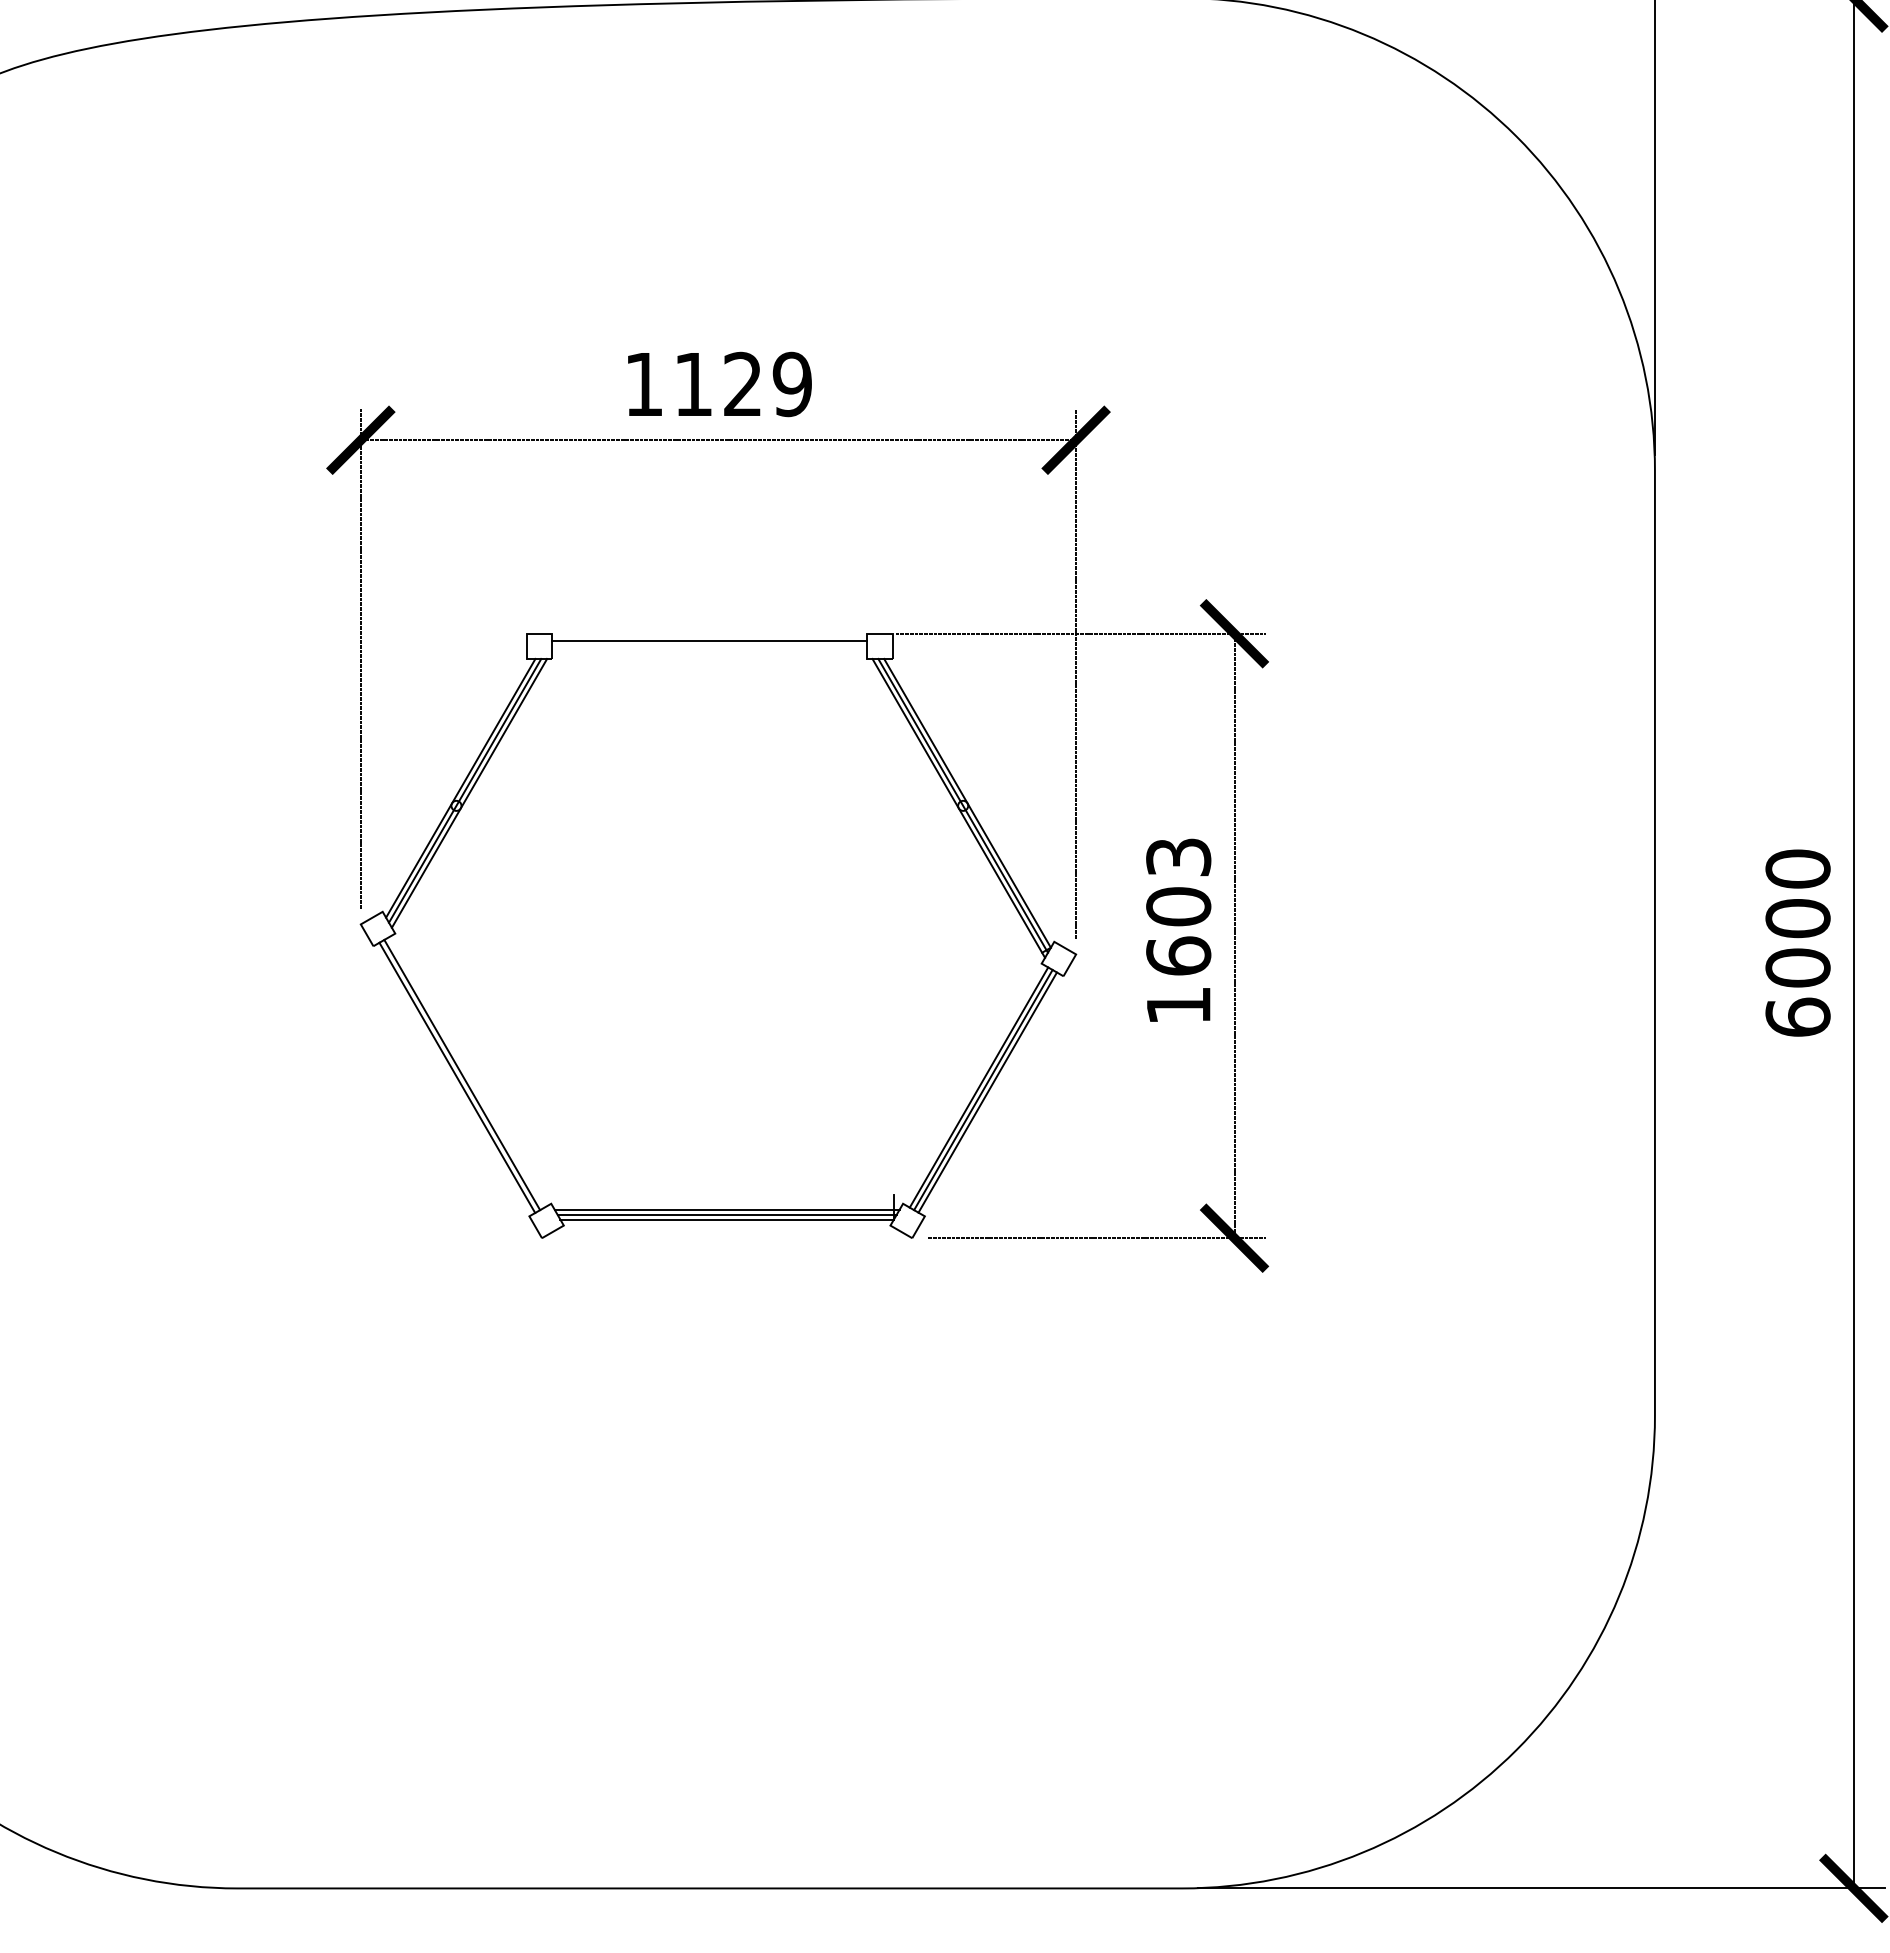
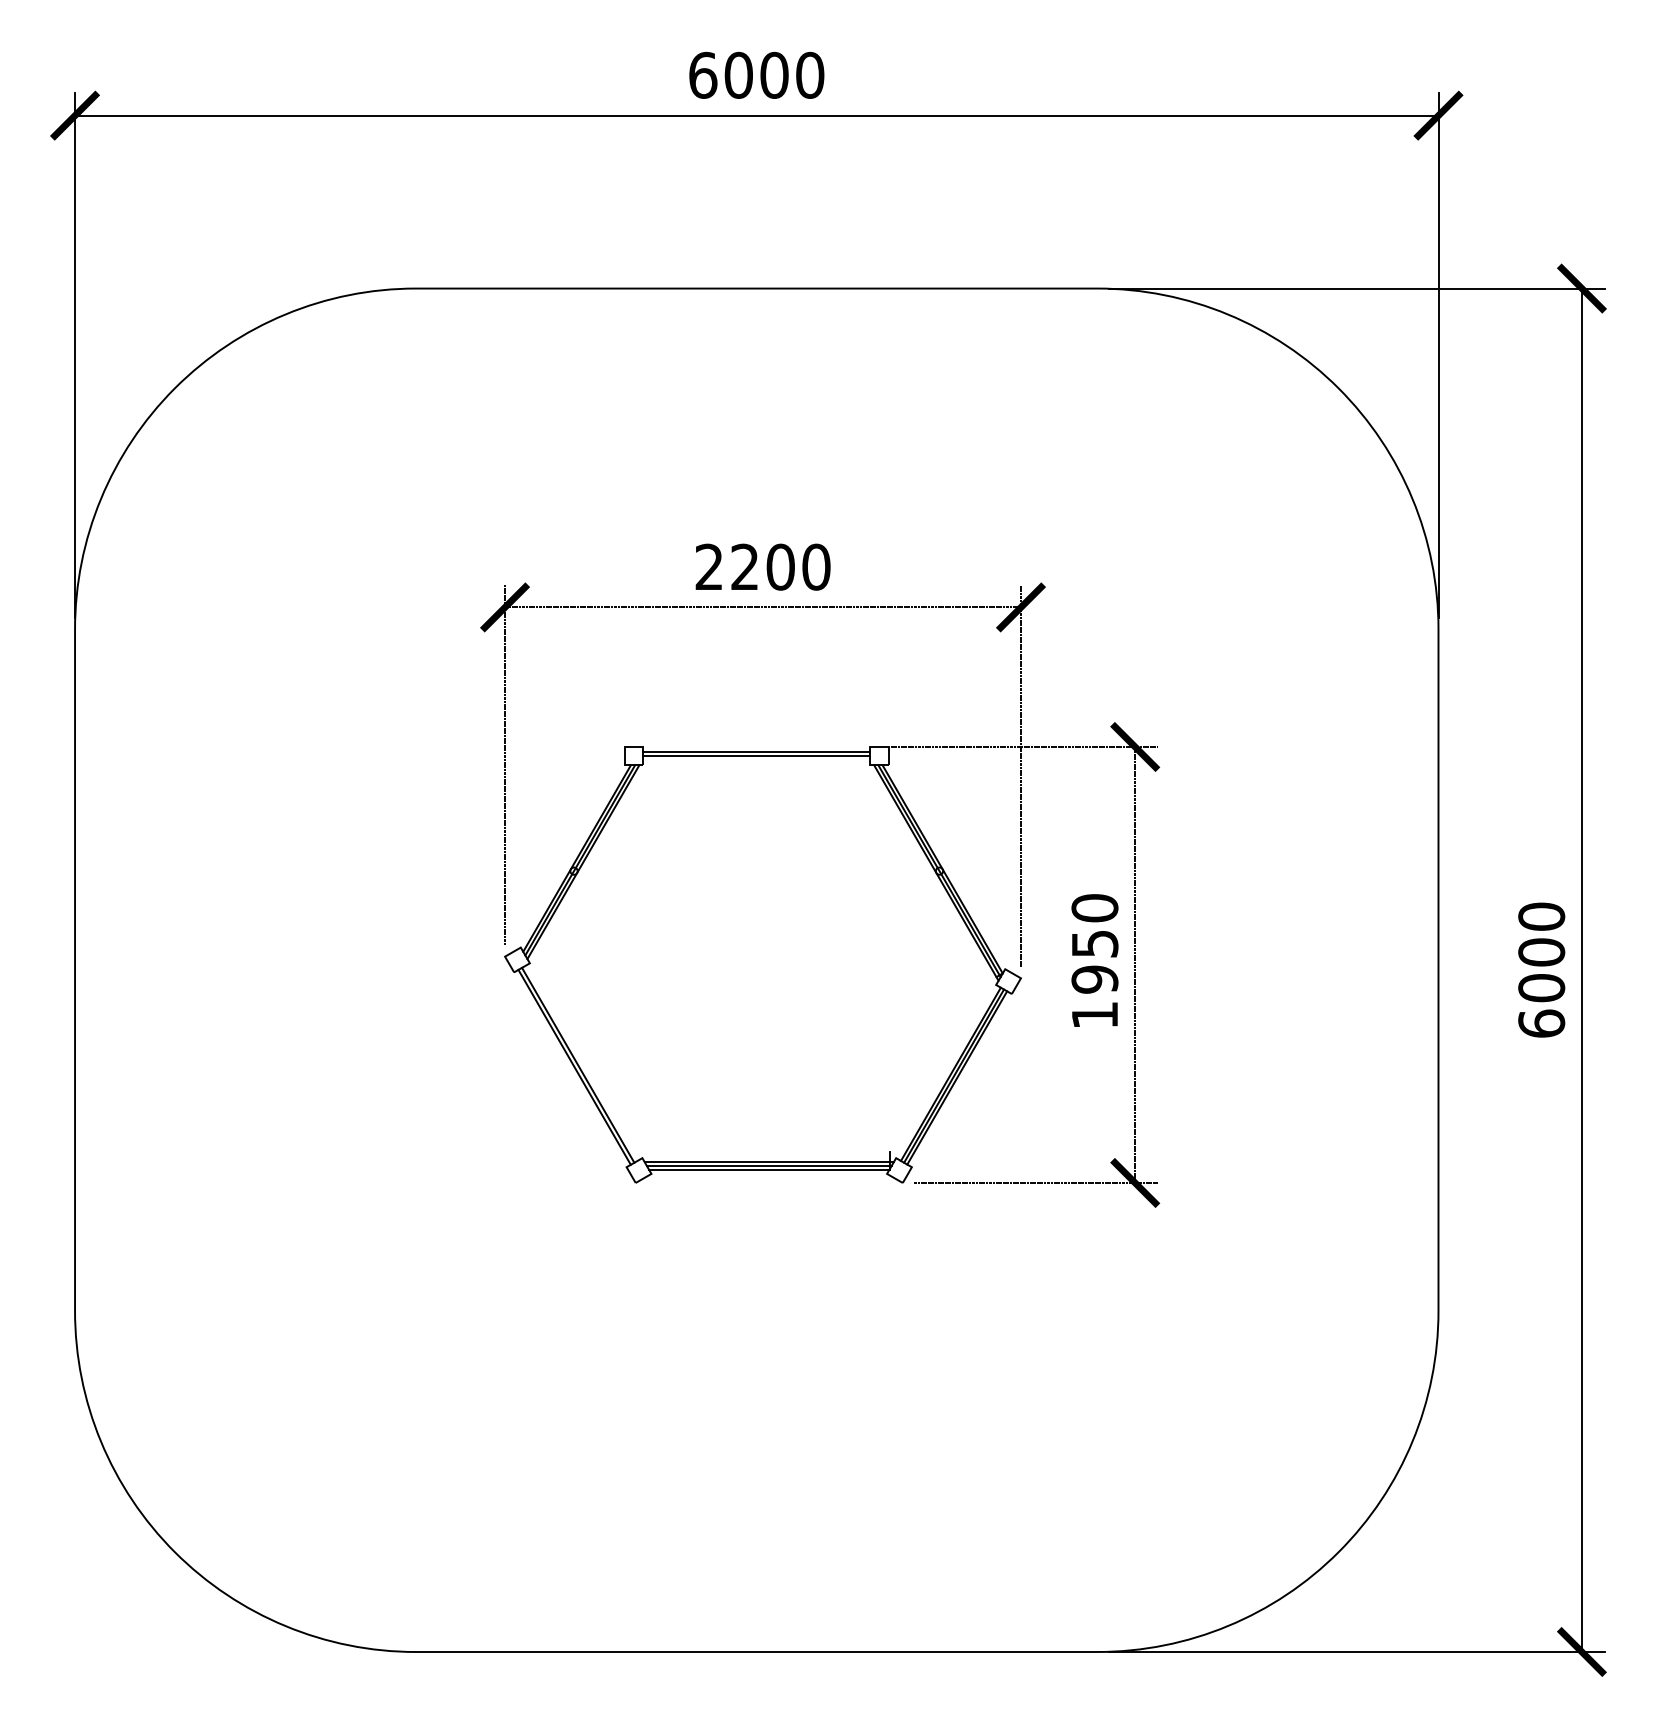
text: (717, 383) -> (762, 566), 1129 -> 2200
line: (709, 646) -> (756, 756), added
text: (1178, 906) -> (1094, 943), 1603 -> 1950

